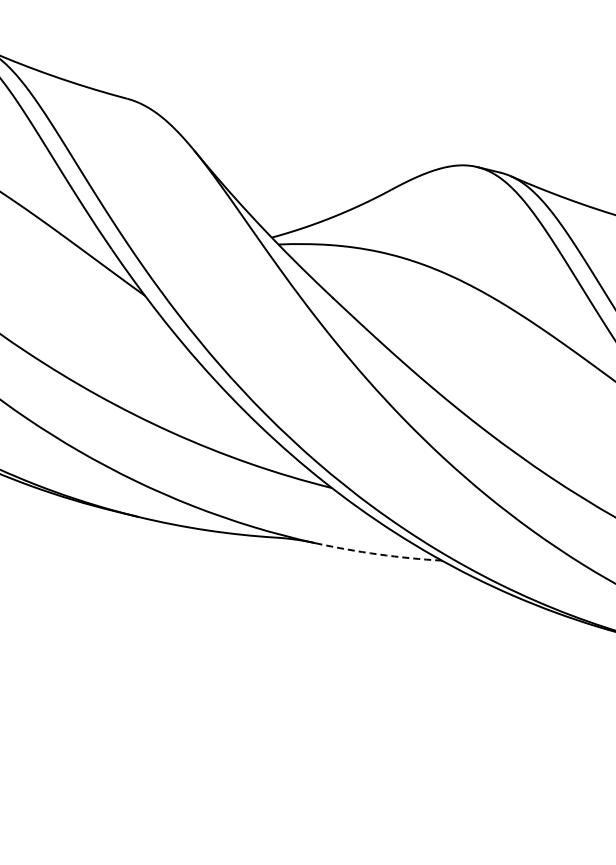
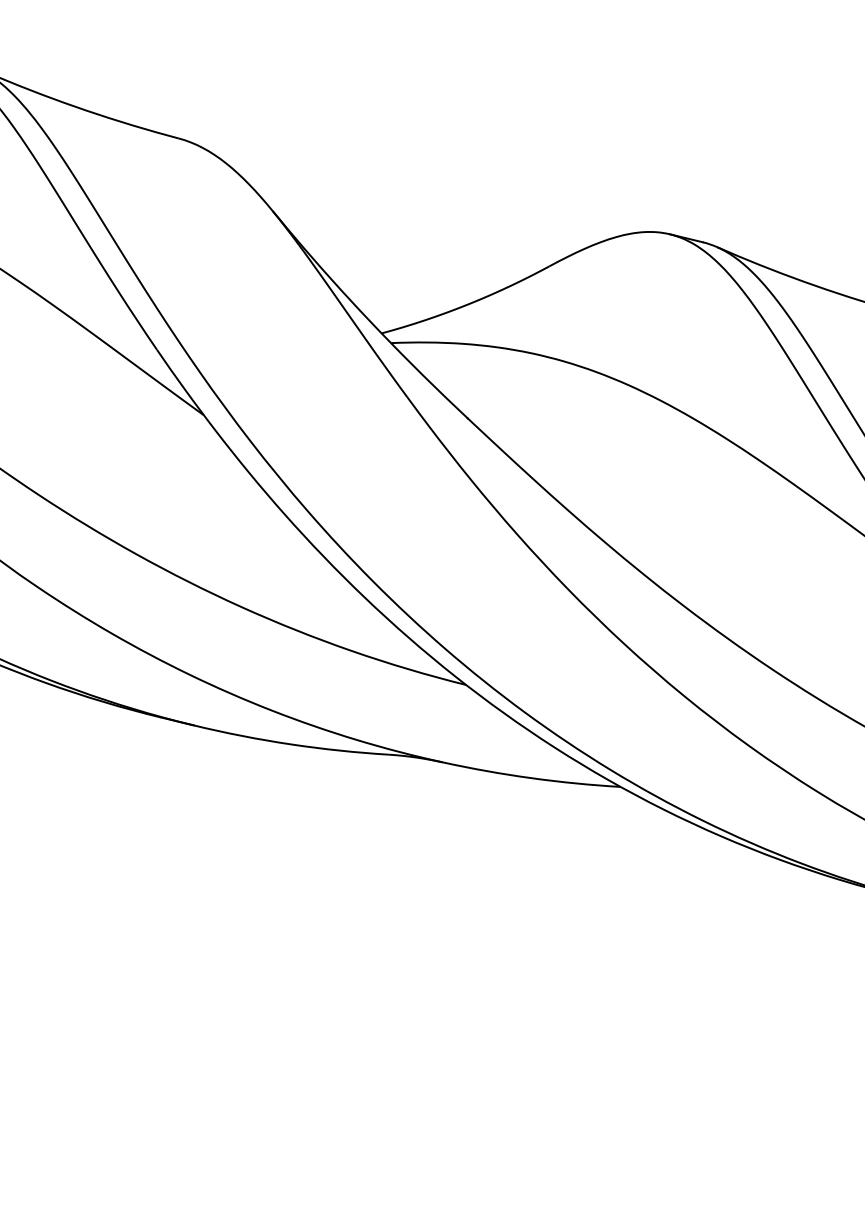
arc: (378, 554) -> (531, 778), dashed -> solid

